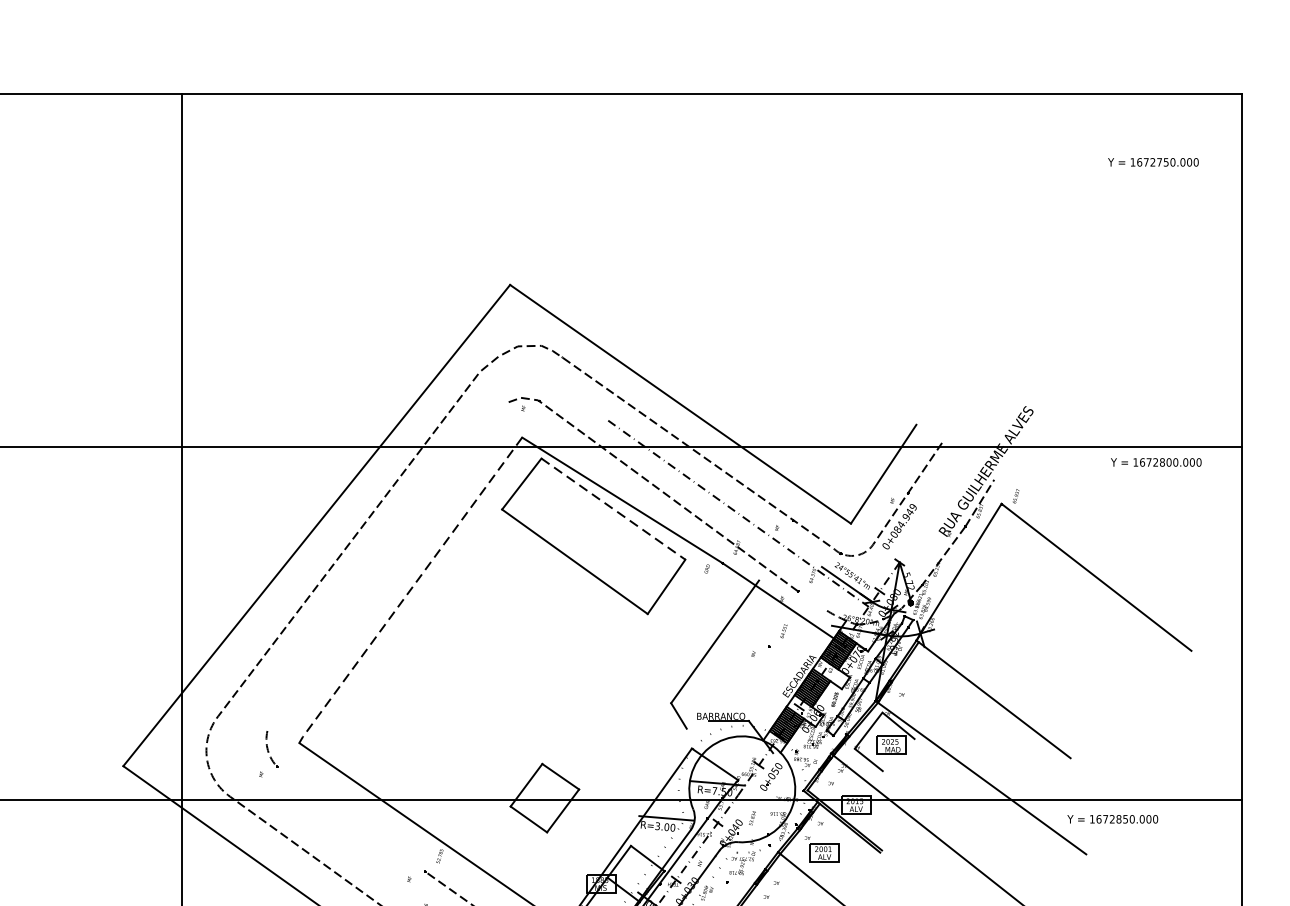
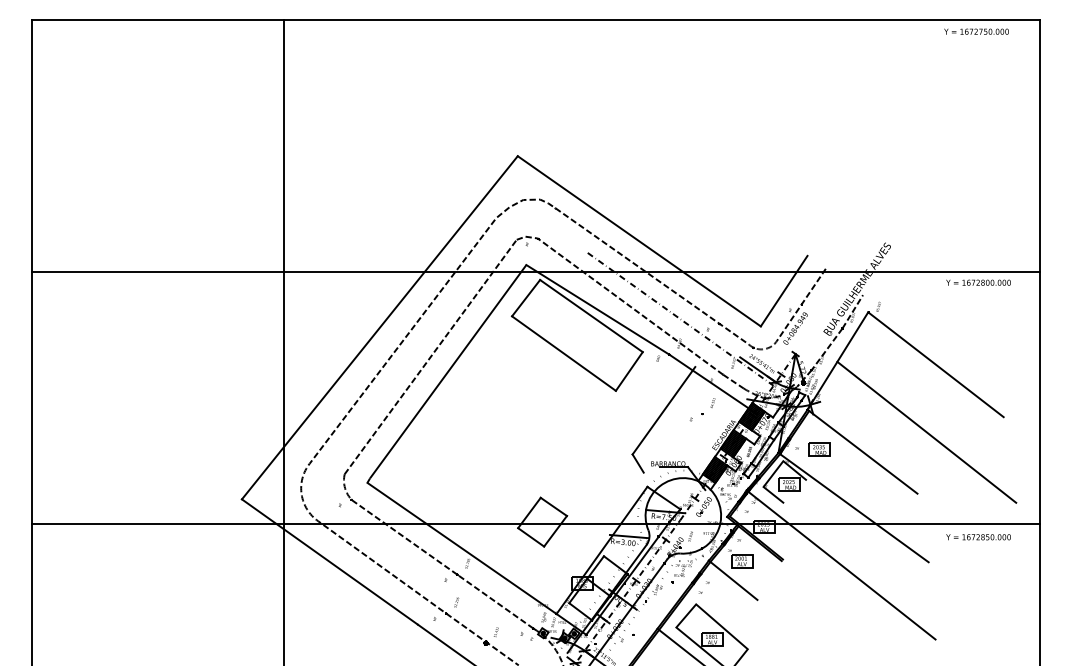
text: (1153, 162) -> (976, 31), moved
line: (613, 509) -> (591, 316), dashed -> solid
line: (387, 565) -> (430, 356), added
line: (411, 588) -> (447, 372), dashed -> solid
line: (812, 600) -> (733, 381), added
line: (1083, 671) -> (926, 431), added
part: (933, 696) -> (819, 449), added
line: (351, 819) -> (404, 537), added
text: (1112, 819) -> (978, 537), moved

